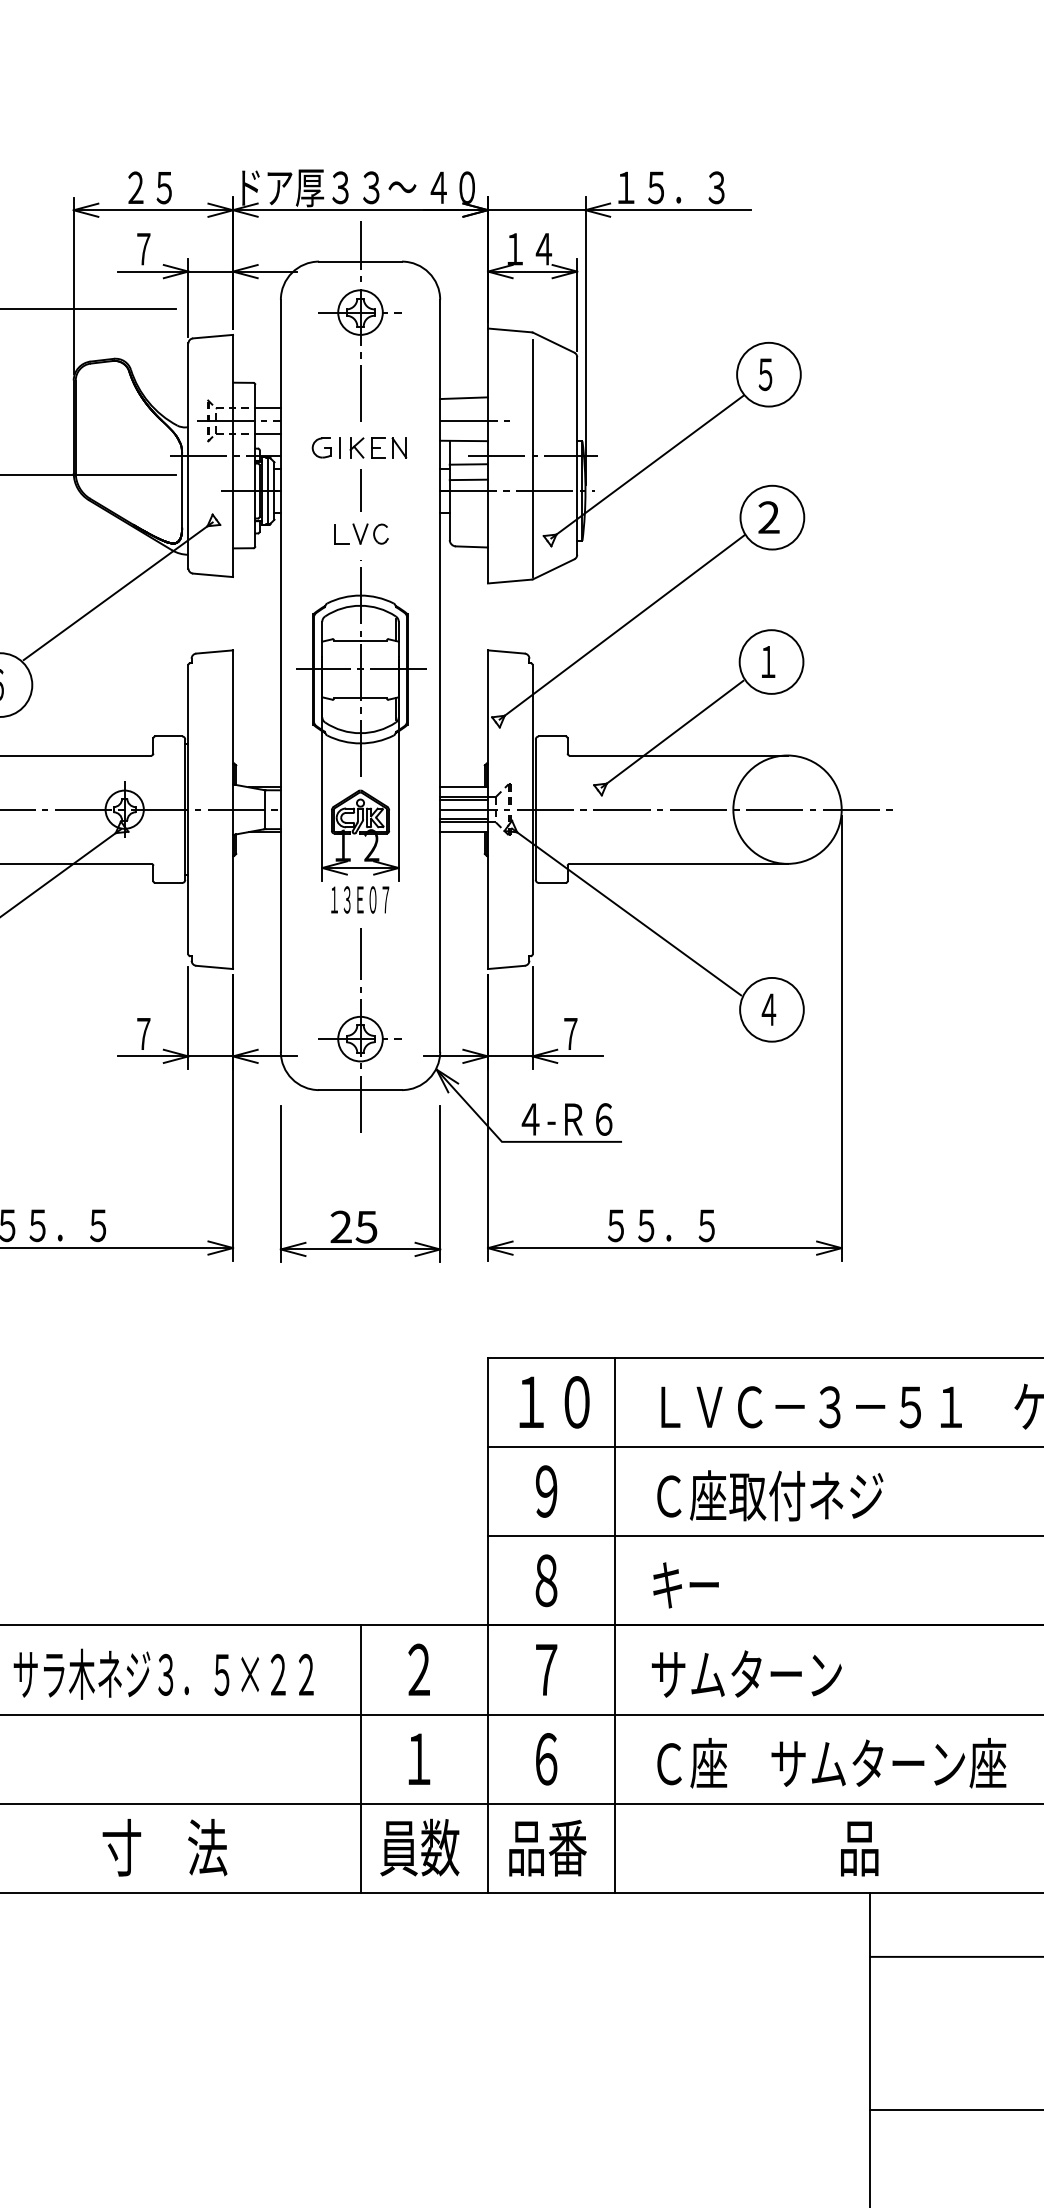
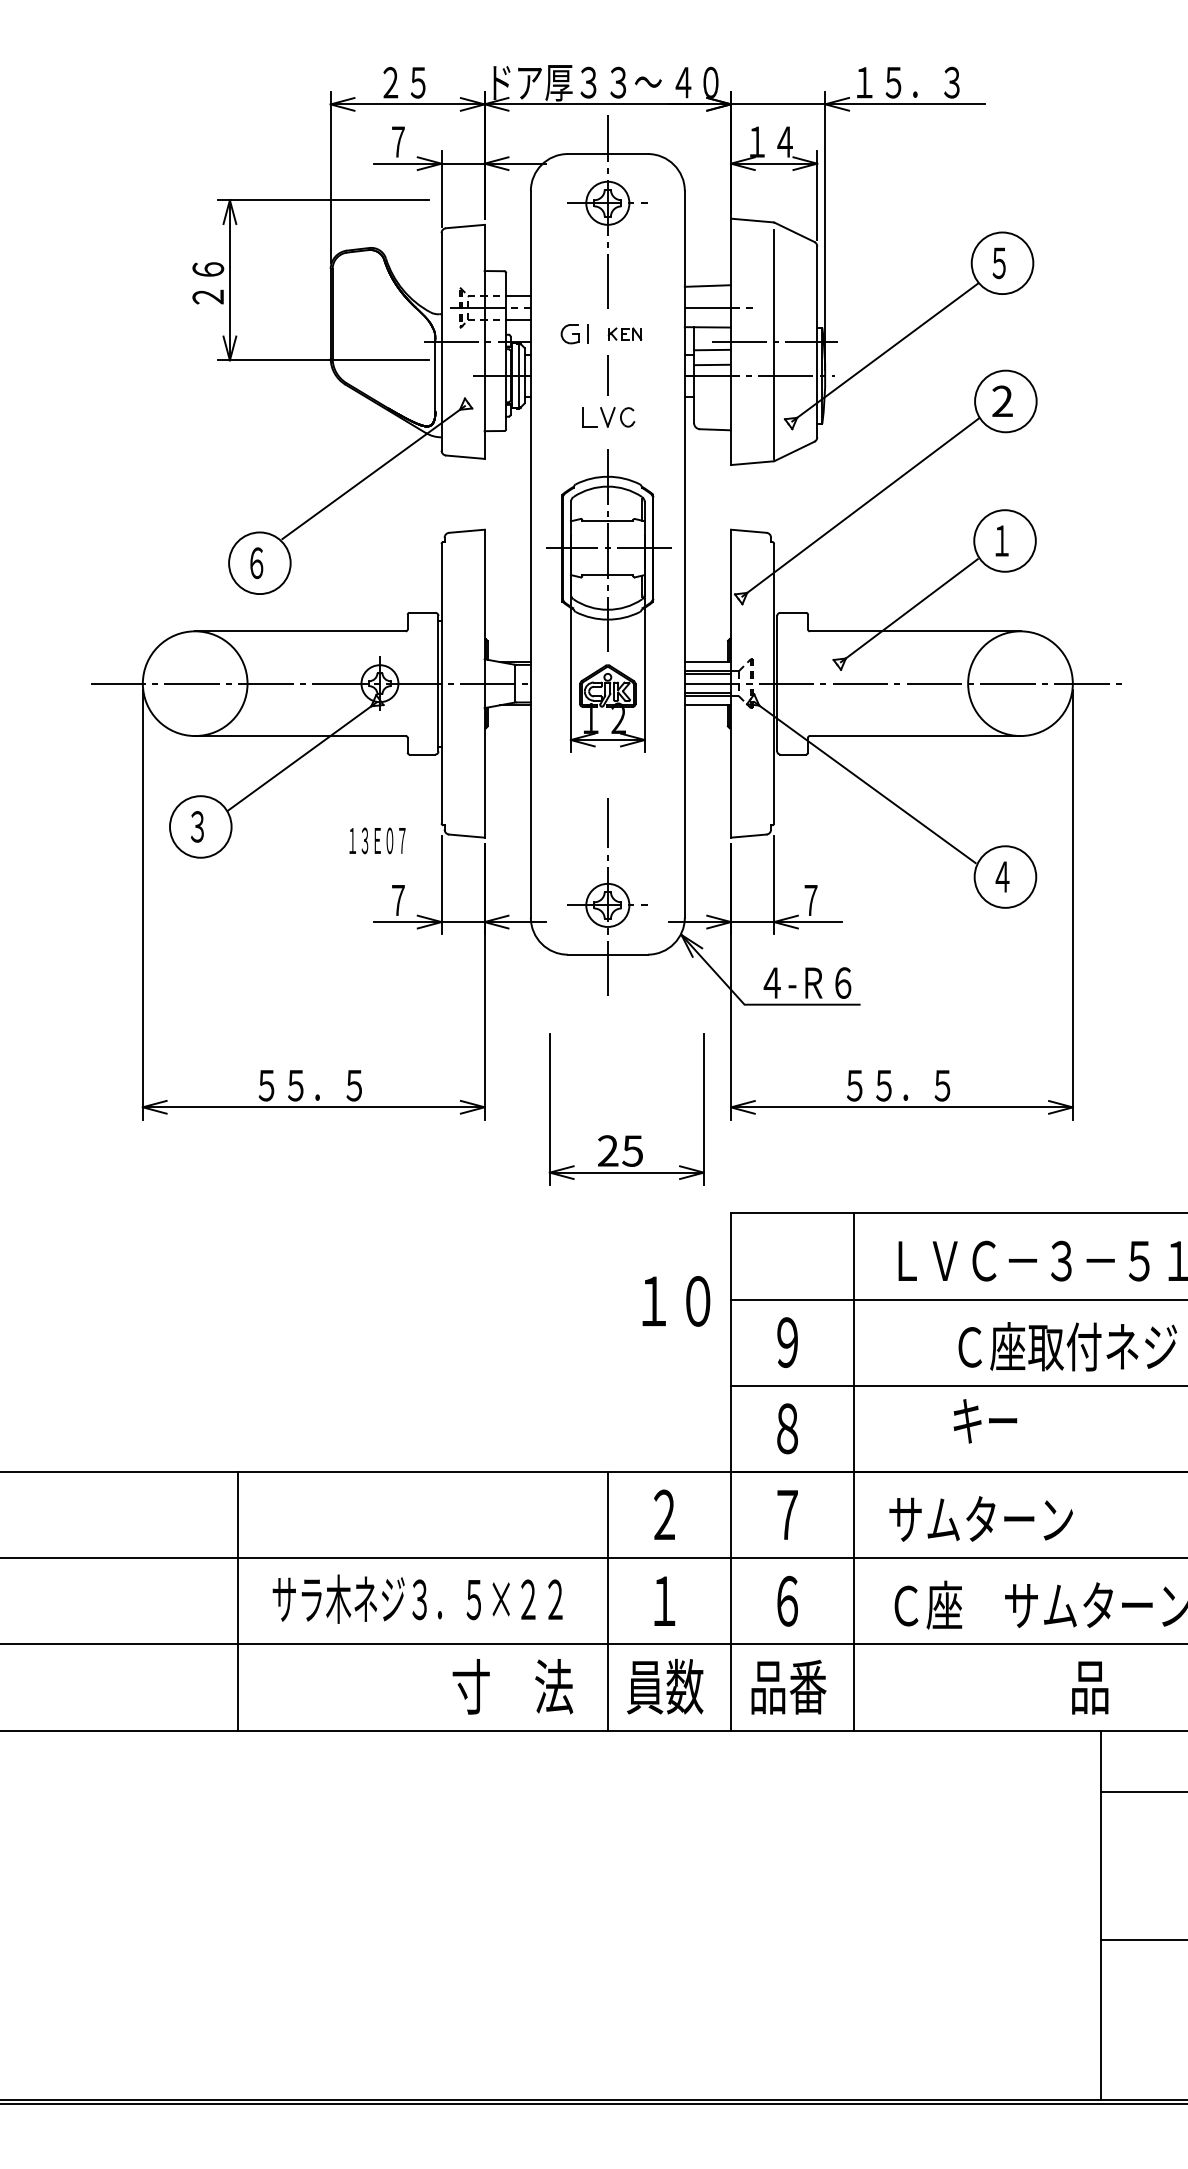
part: (377, 447) -> (624, 333), size x0.6
text: (360, 899) -> (377, 840), moved
part: (360, 1211) -> (626, 1135), moved
text: (554, 1402) -> (676, 1301), moved
text: (769, 1495) -> (1067, 1346), moved
text: (686, 1585) -> (985, 1421), moved
text: (163, 1673) -> (417, 1598), moved
text: (164, 1847) -> (512, 1686), moved

